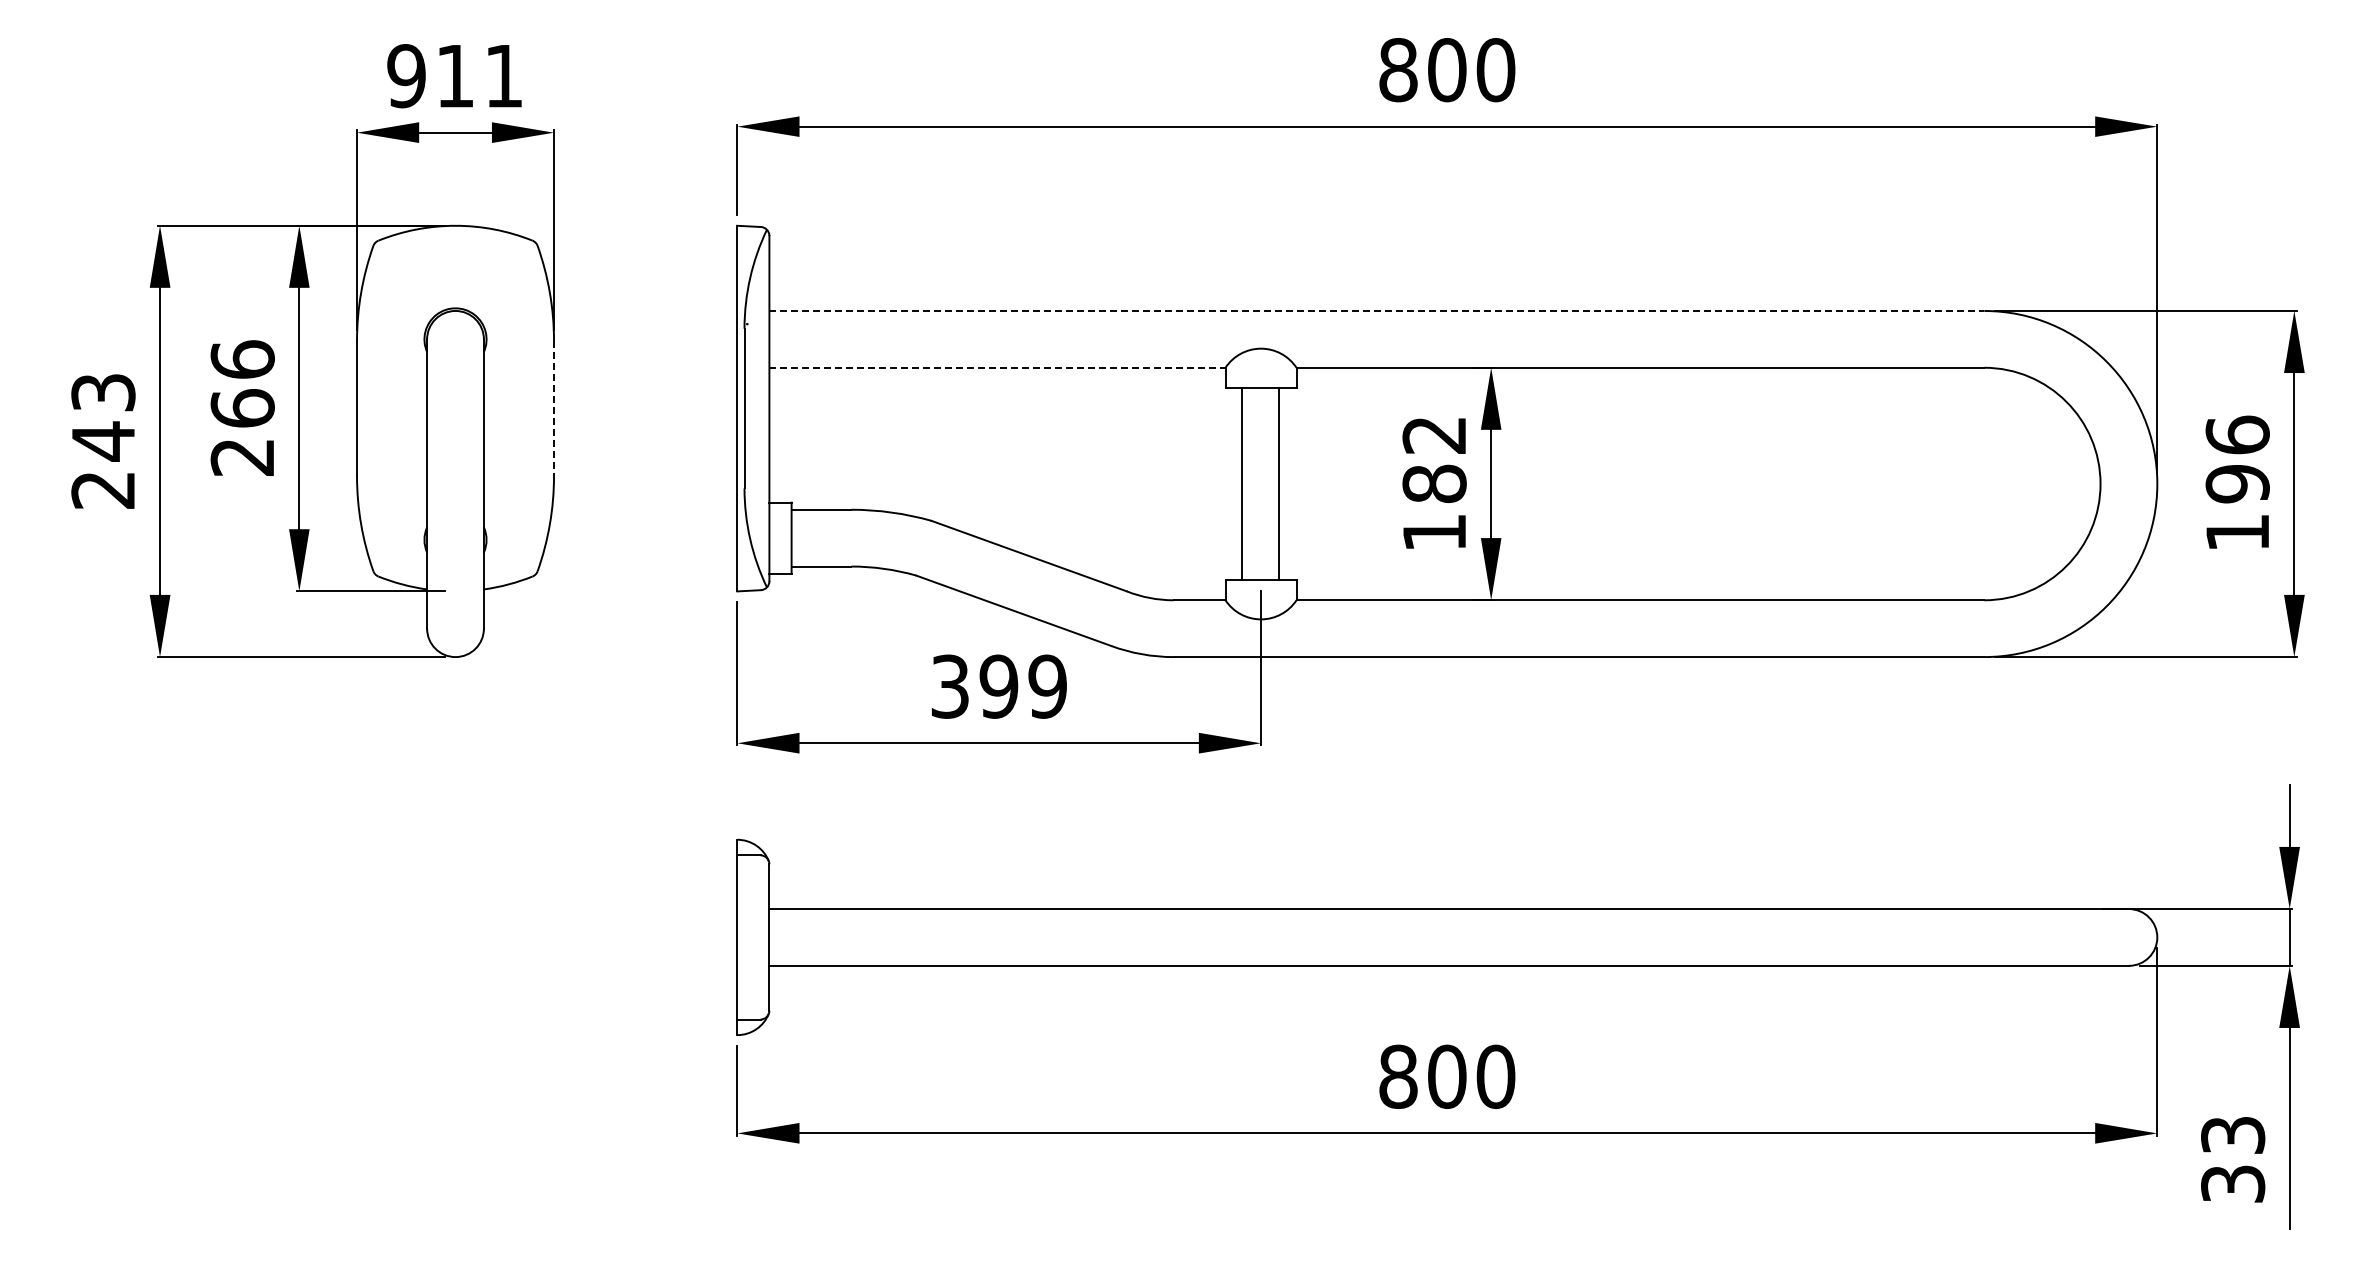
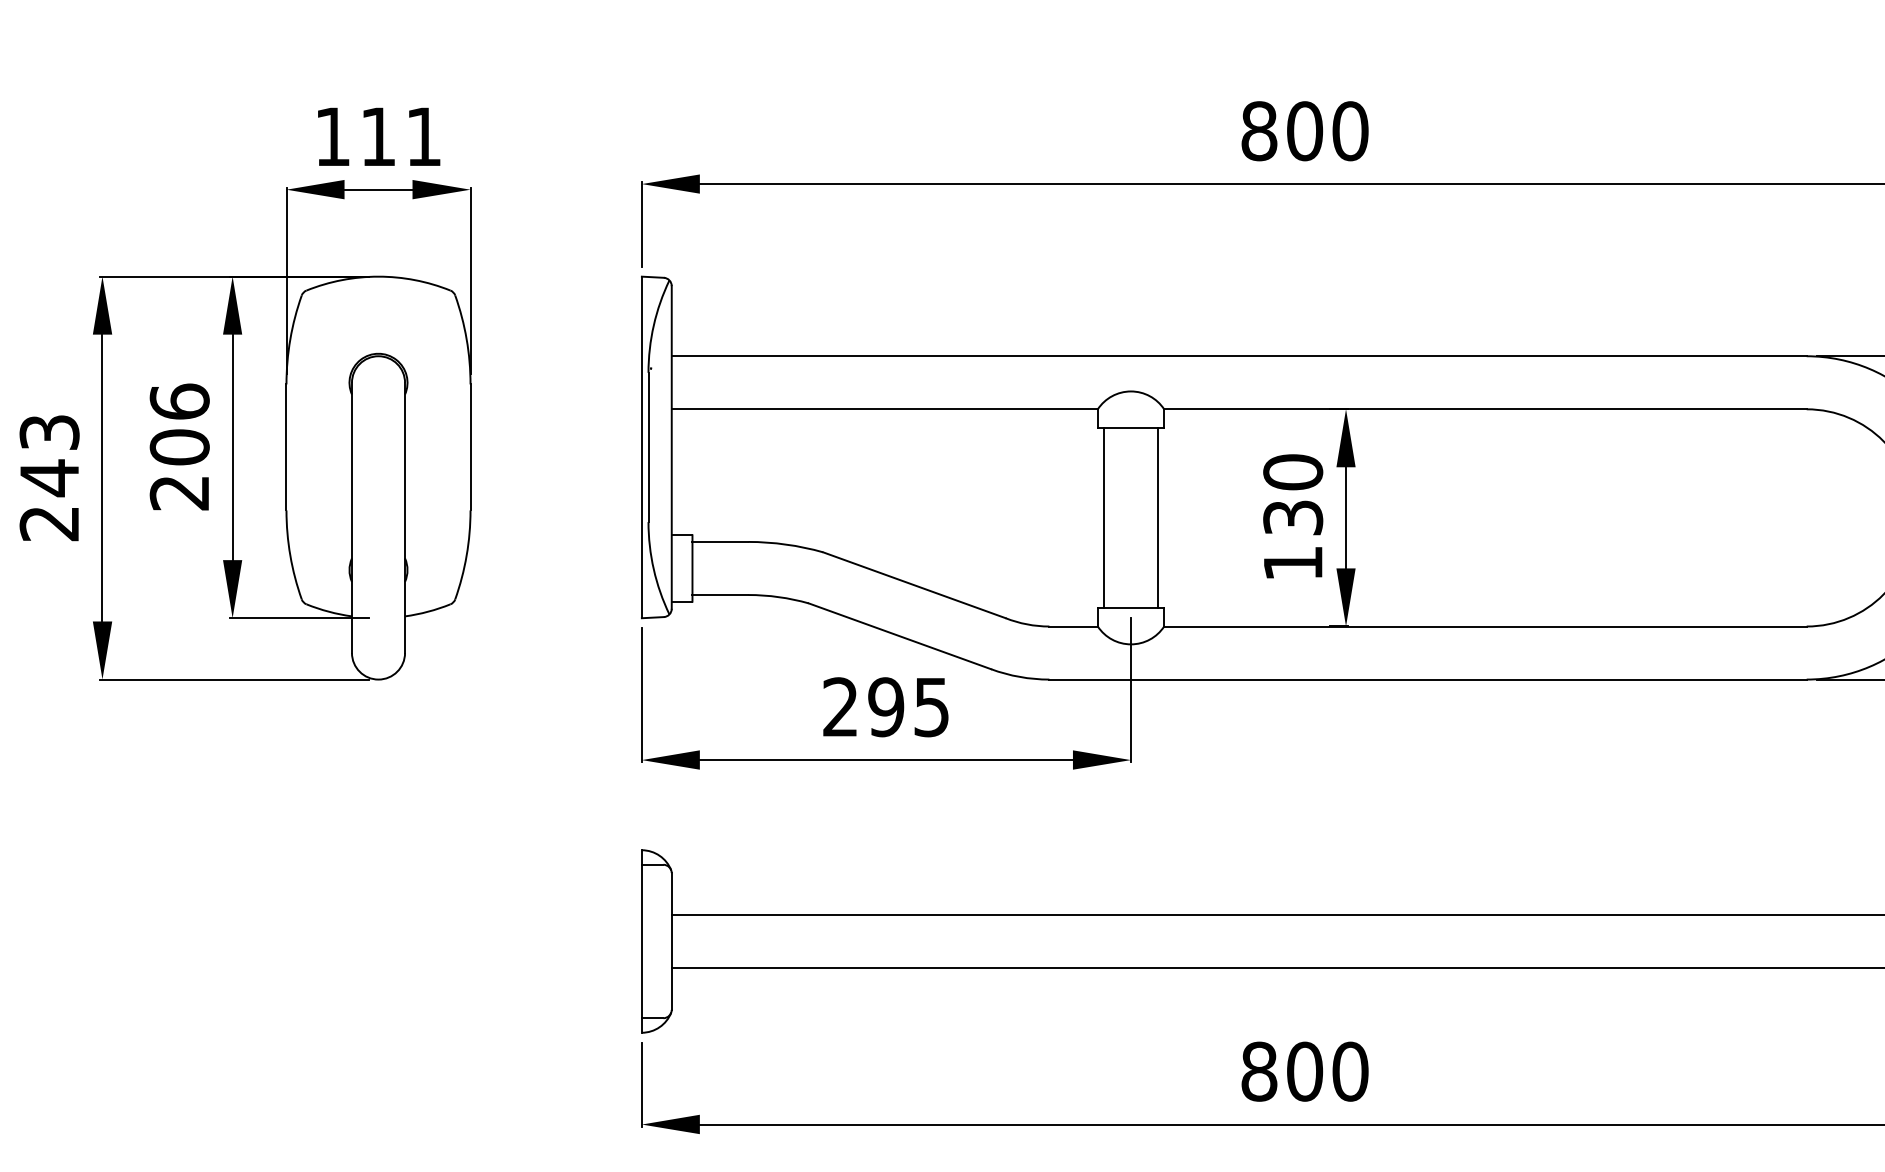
text: (406, 76) -> (332, 137), 911 -> 111
line: (1377, 310) -> (1239, 355), dashed -> solid
line: (997, 367) -> (884, 409), dashed -> solid
text: (242, 408) -> (179, 447), 266 -> 206
line: (554, 409) -> (470, 448), dashed -> solid
text: (1434, 459) -> (1293, 494), 182 -> 130
line: (1242, 483) -> (1157, 517), moved
line: (1278, 483) -> (1104, 517), moved
text: (998, 686) -> (885, 707), 399 -> 295

